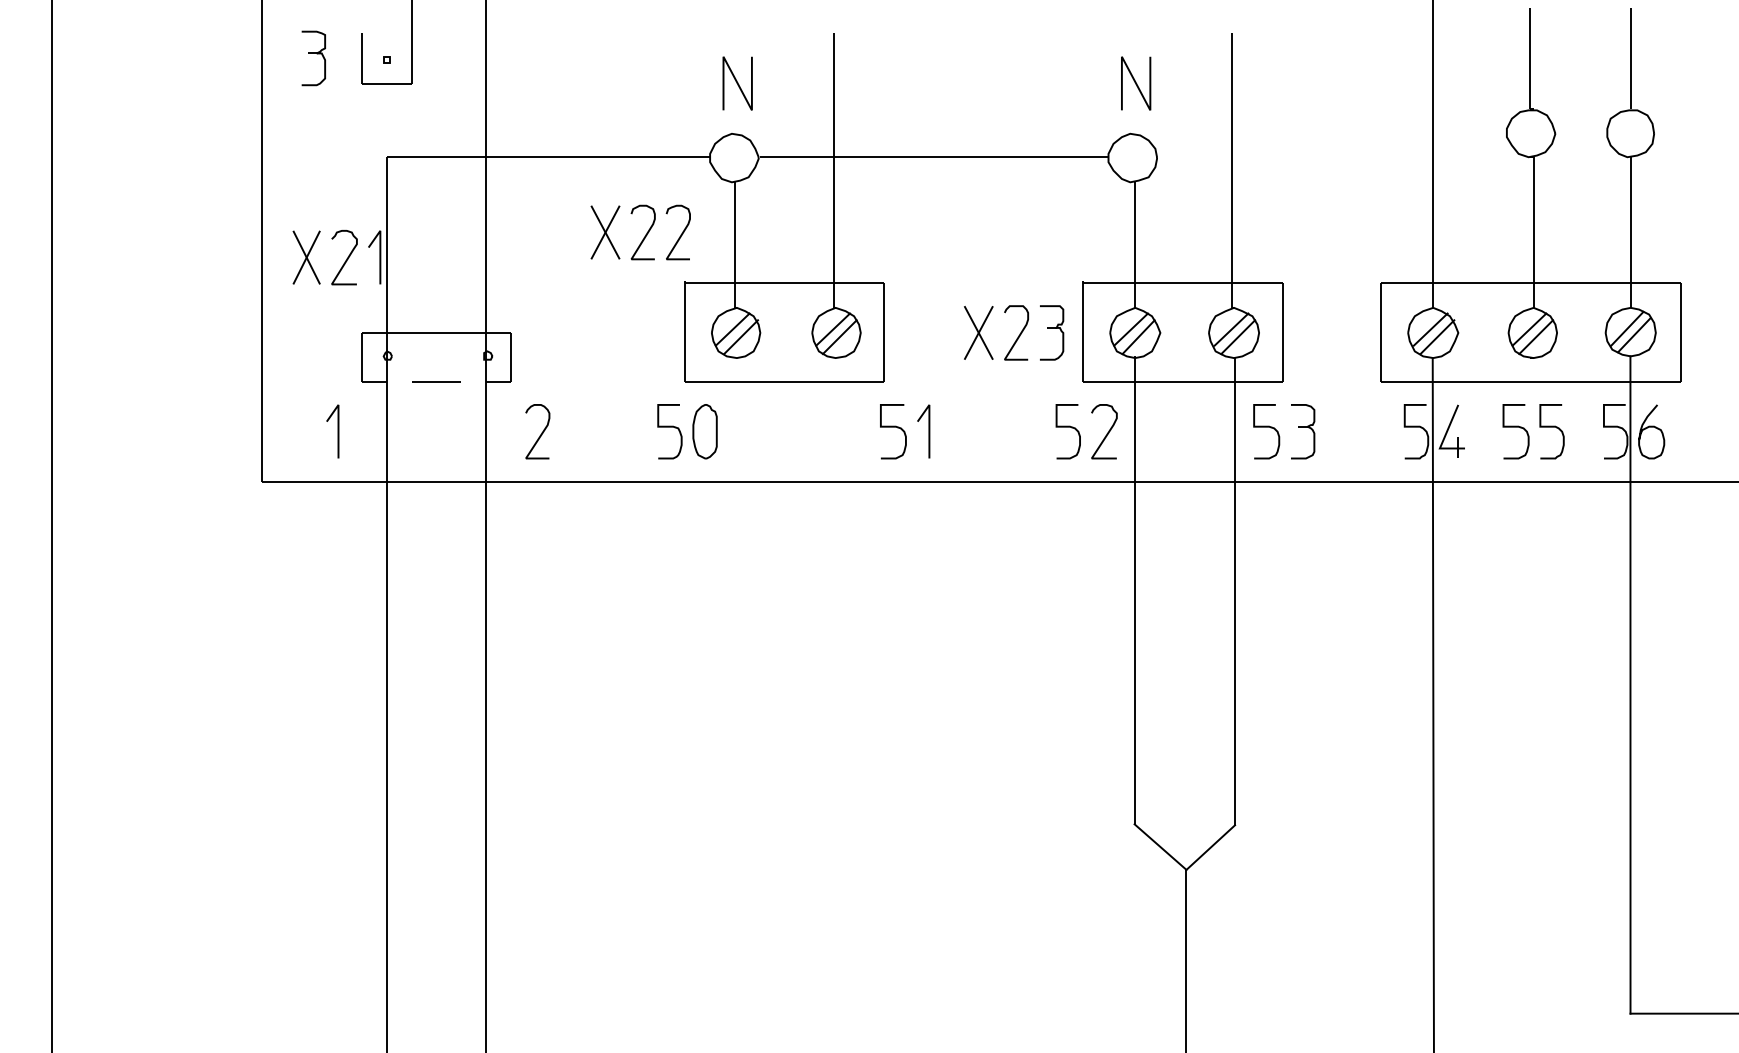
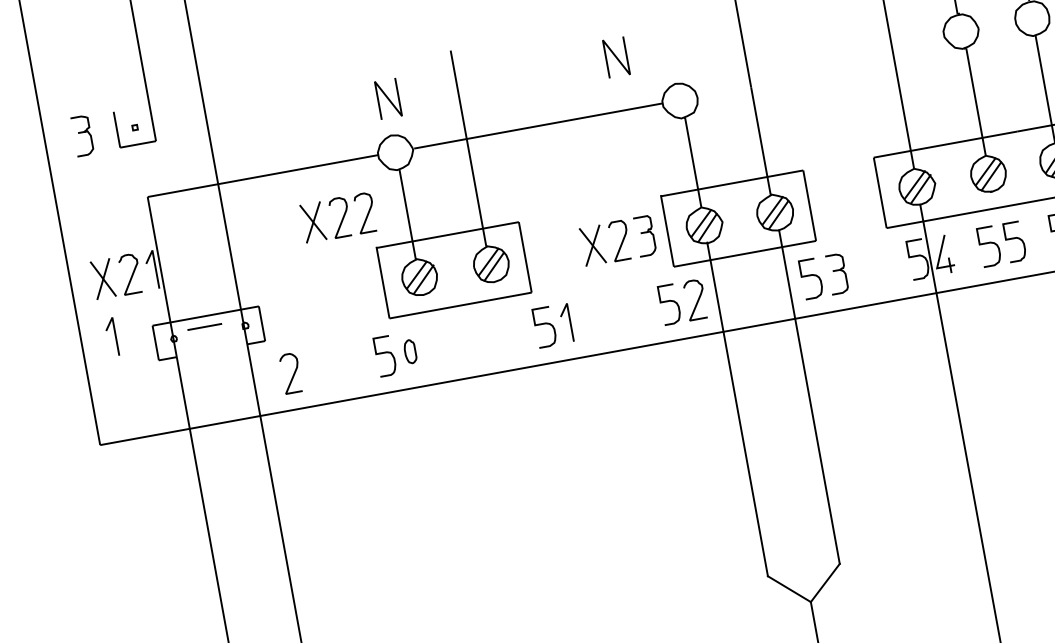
curve: (1136, 83) -> (616, 57), moved
line: (436, 381) -> (204, 326), moved
curve: (337, 431) -> (115, 336), moved
part: (704, 431) -> (409, 351), size x0.6

